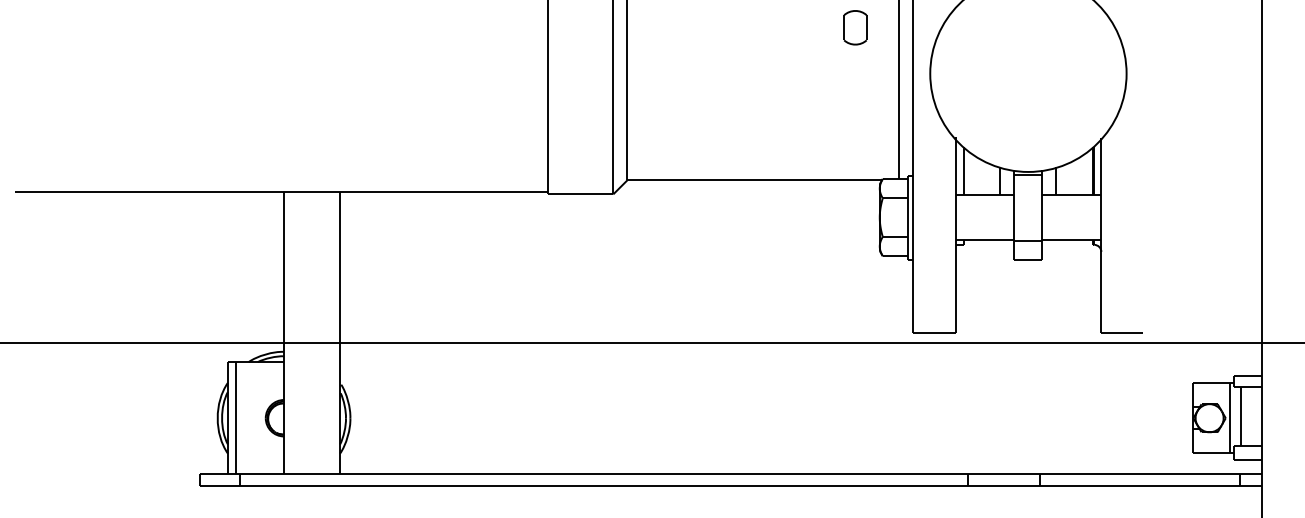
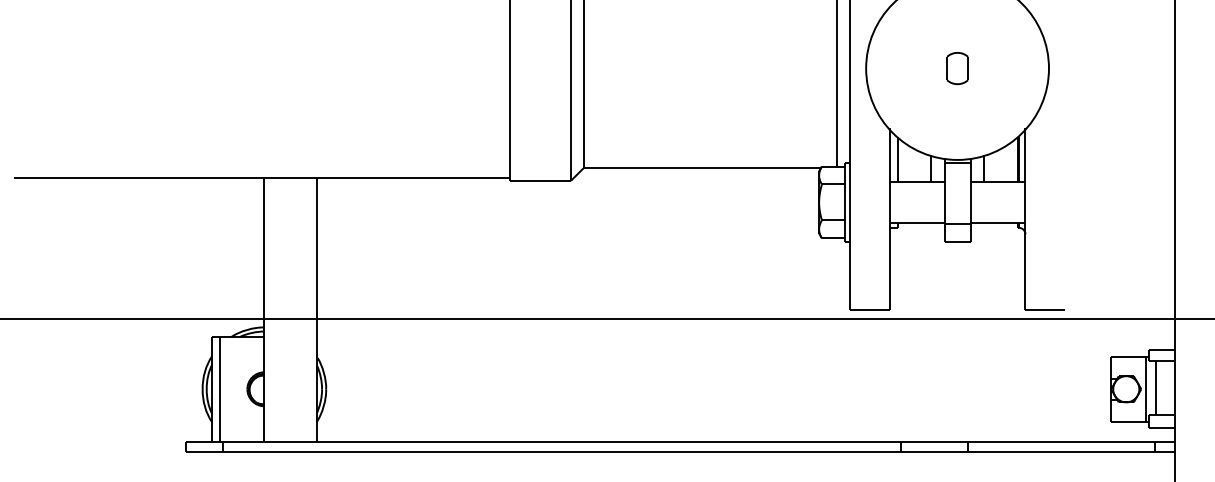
part: (855, 27) -> (957, 68), moved

